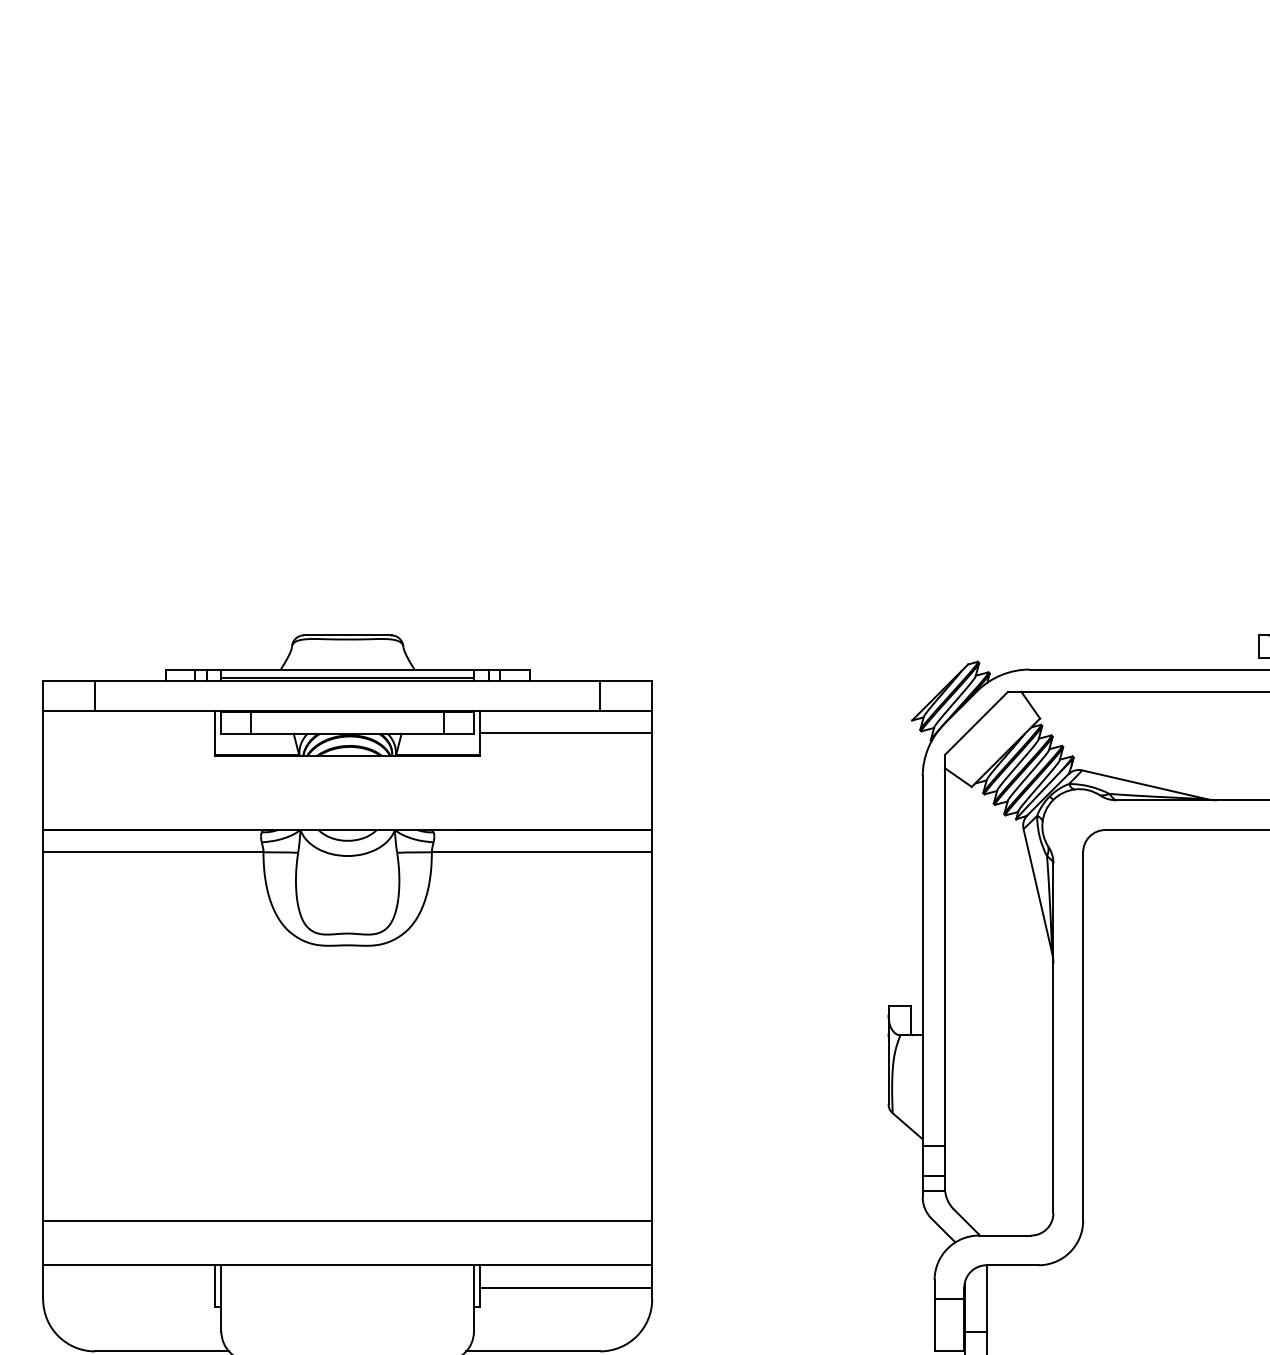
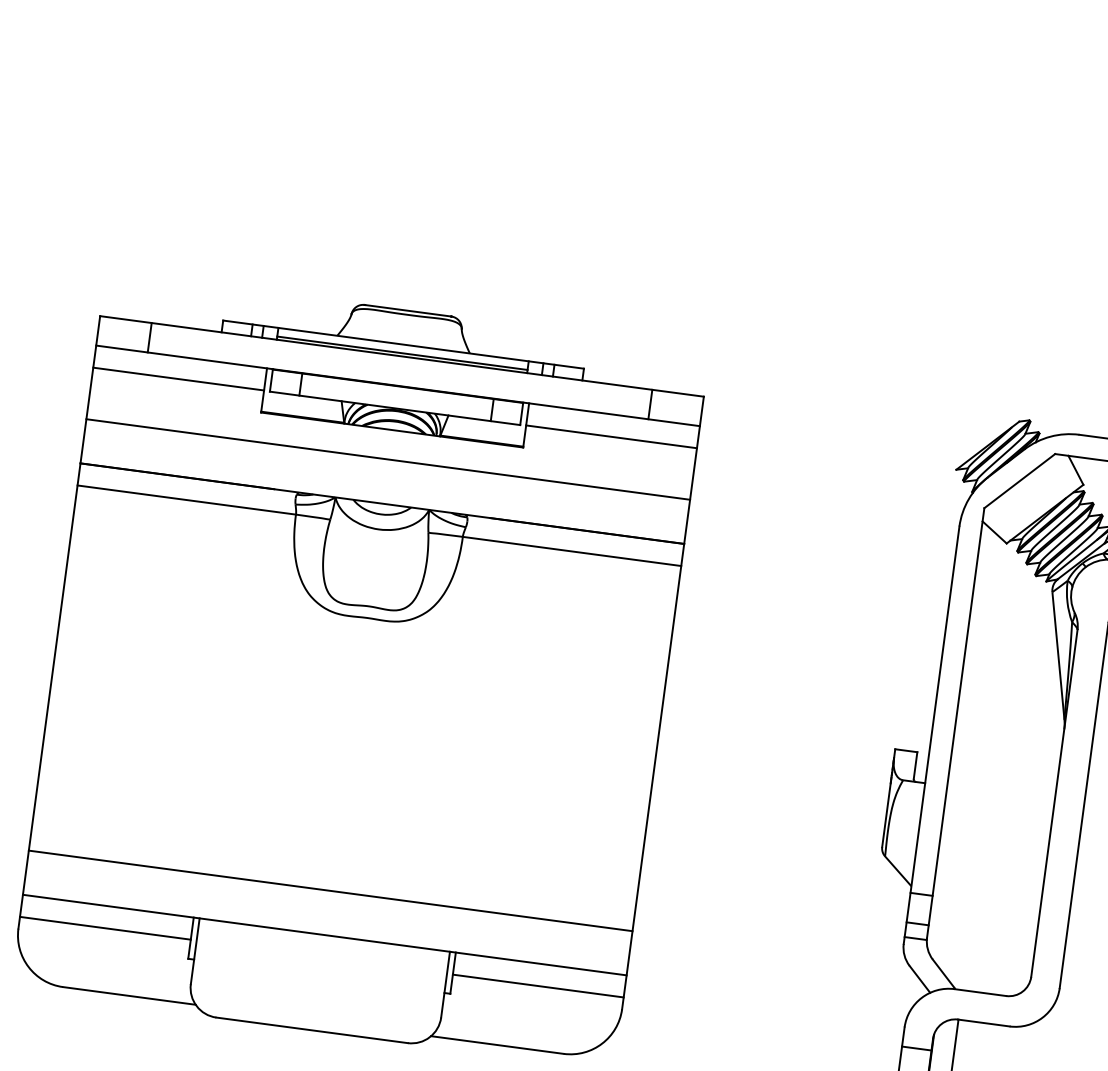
line: (129, 733) -> (178, 379), added
line: (347, 785) -> (388, 459), added
line: (129, 1287) -> (105, 928), added

